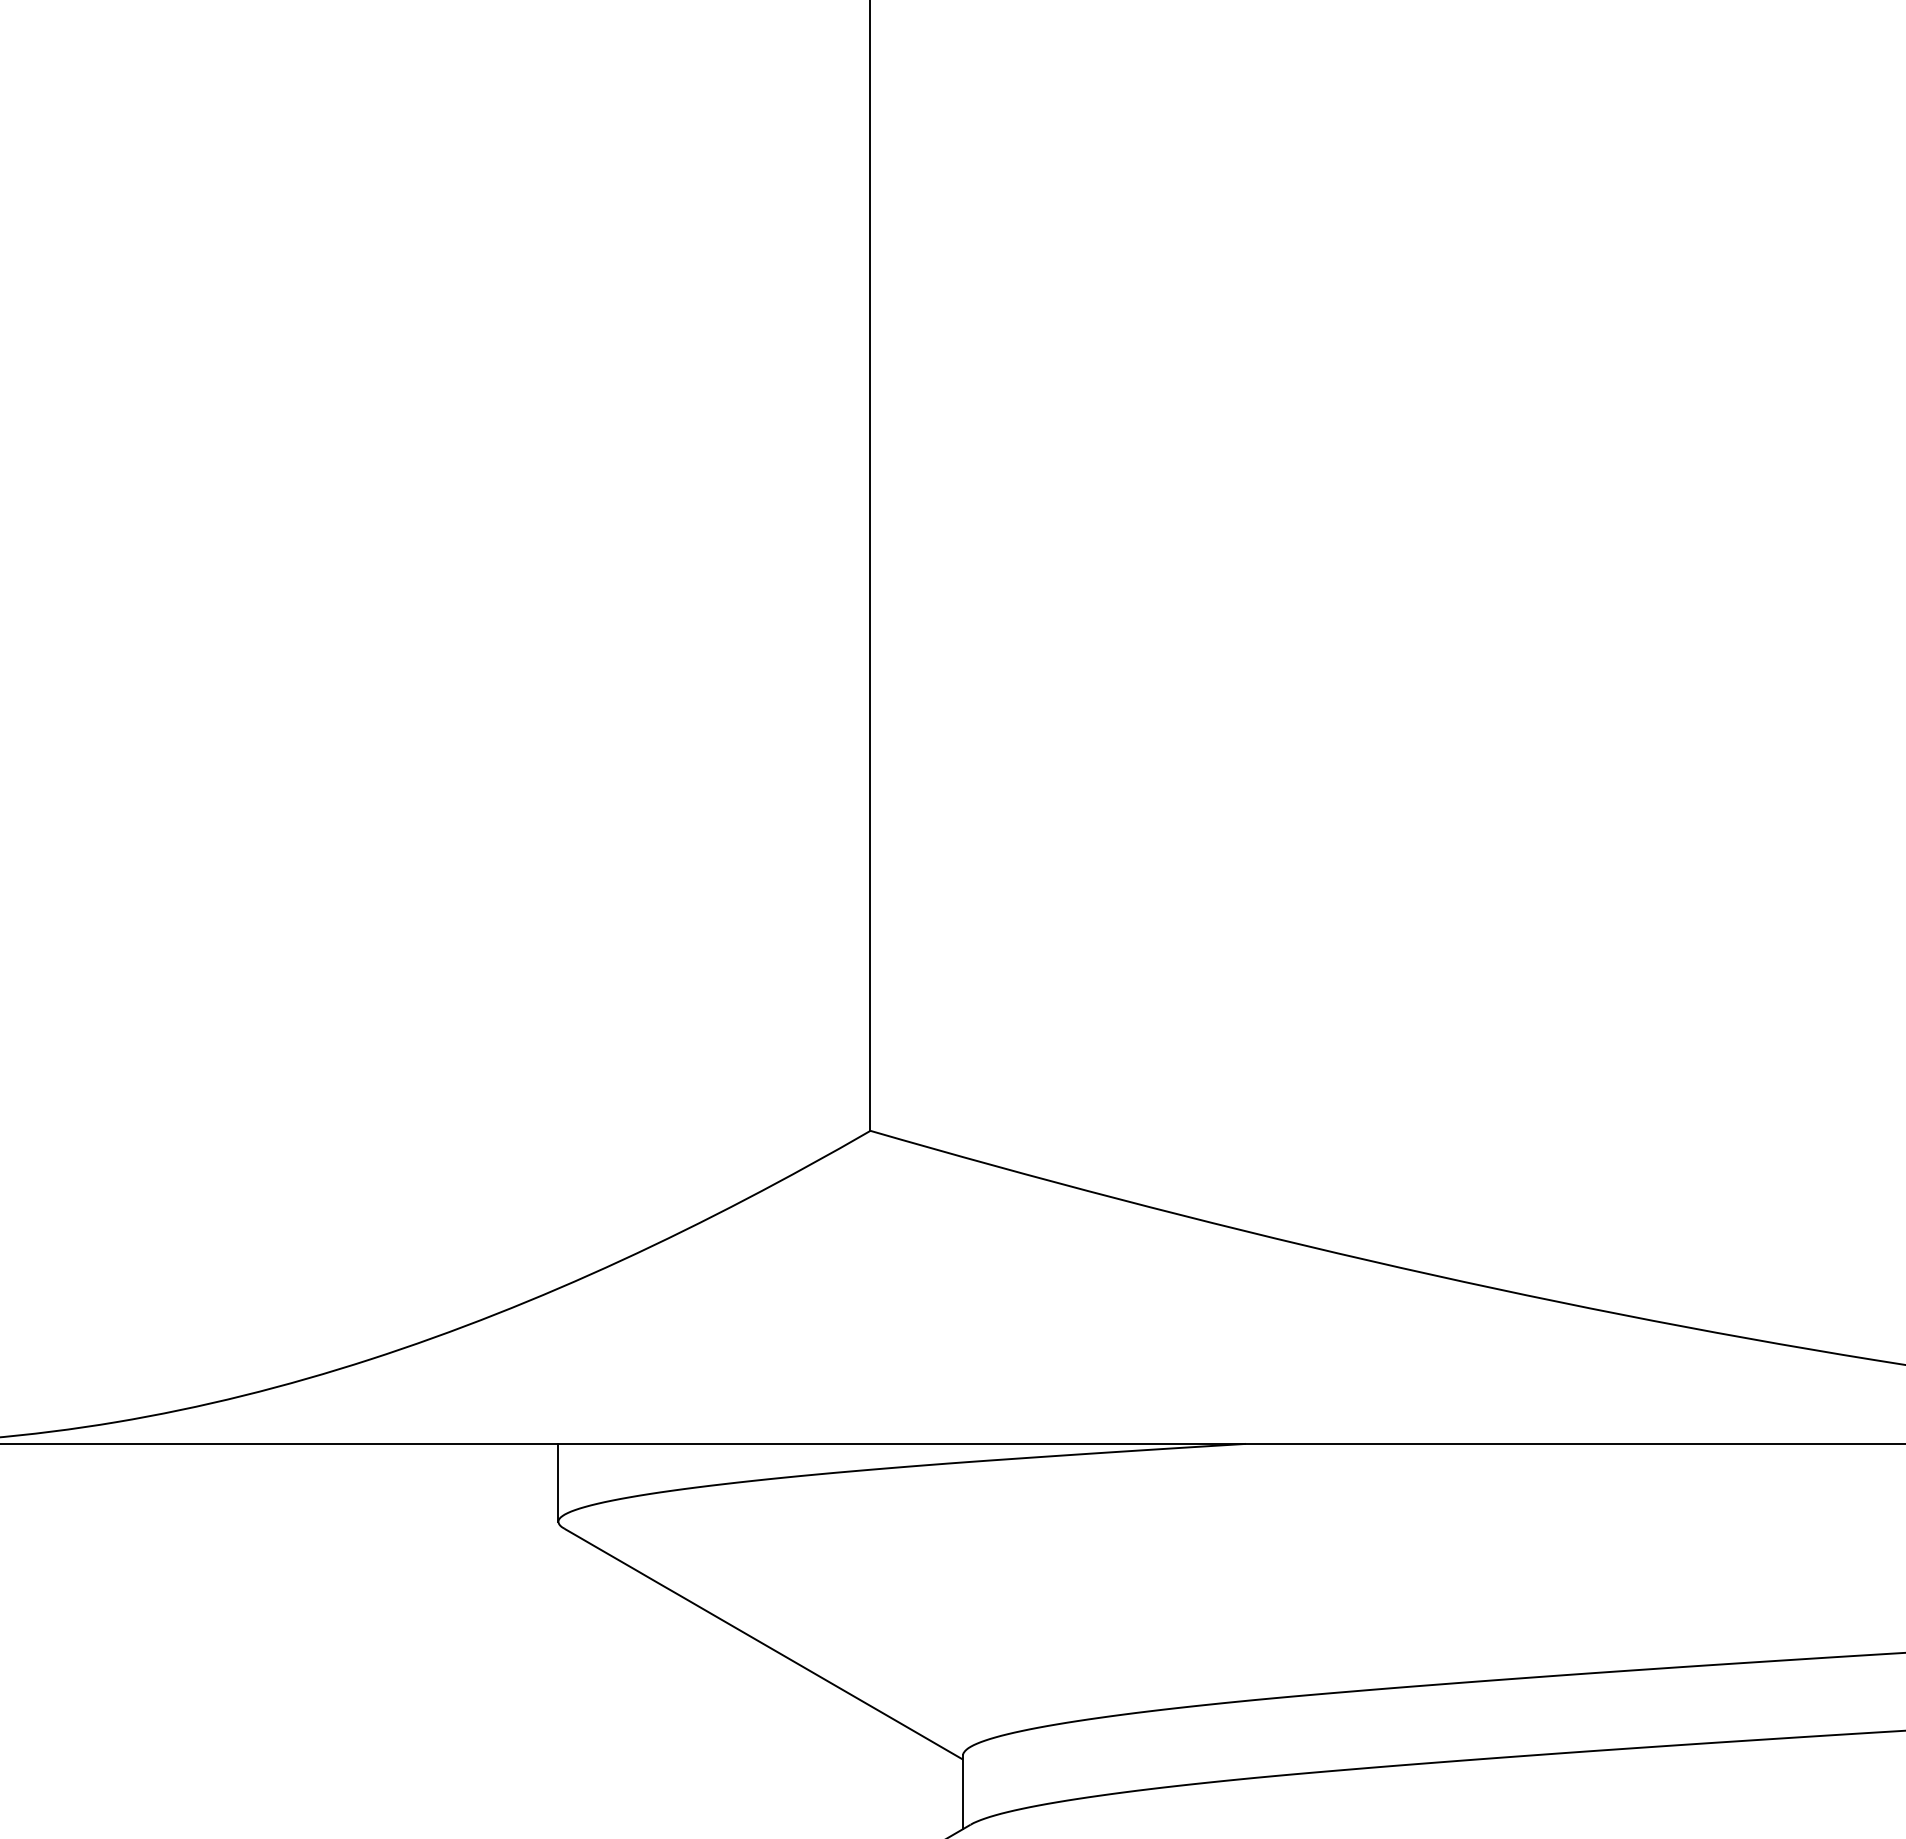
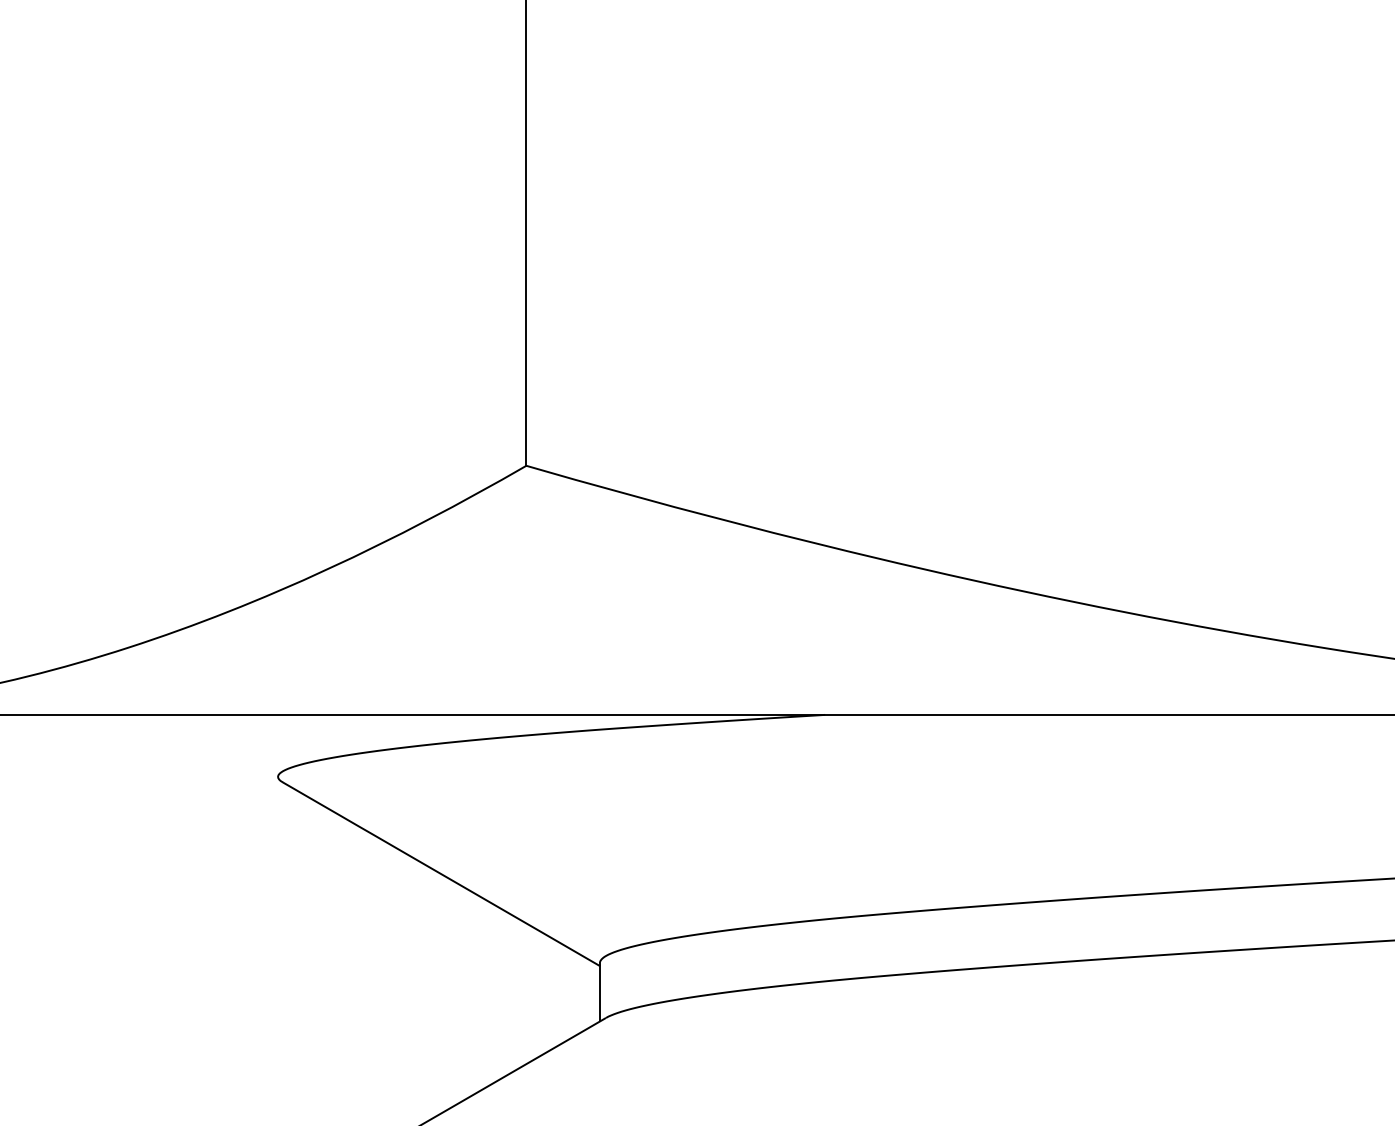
line: (558, 1482) -> (278, 745), removed

